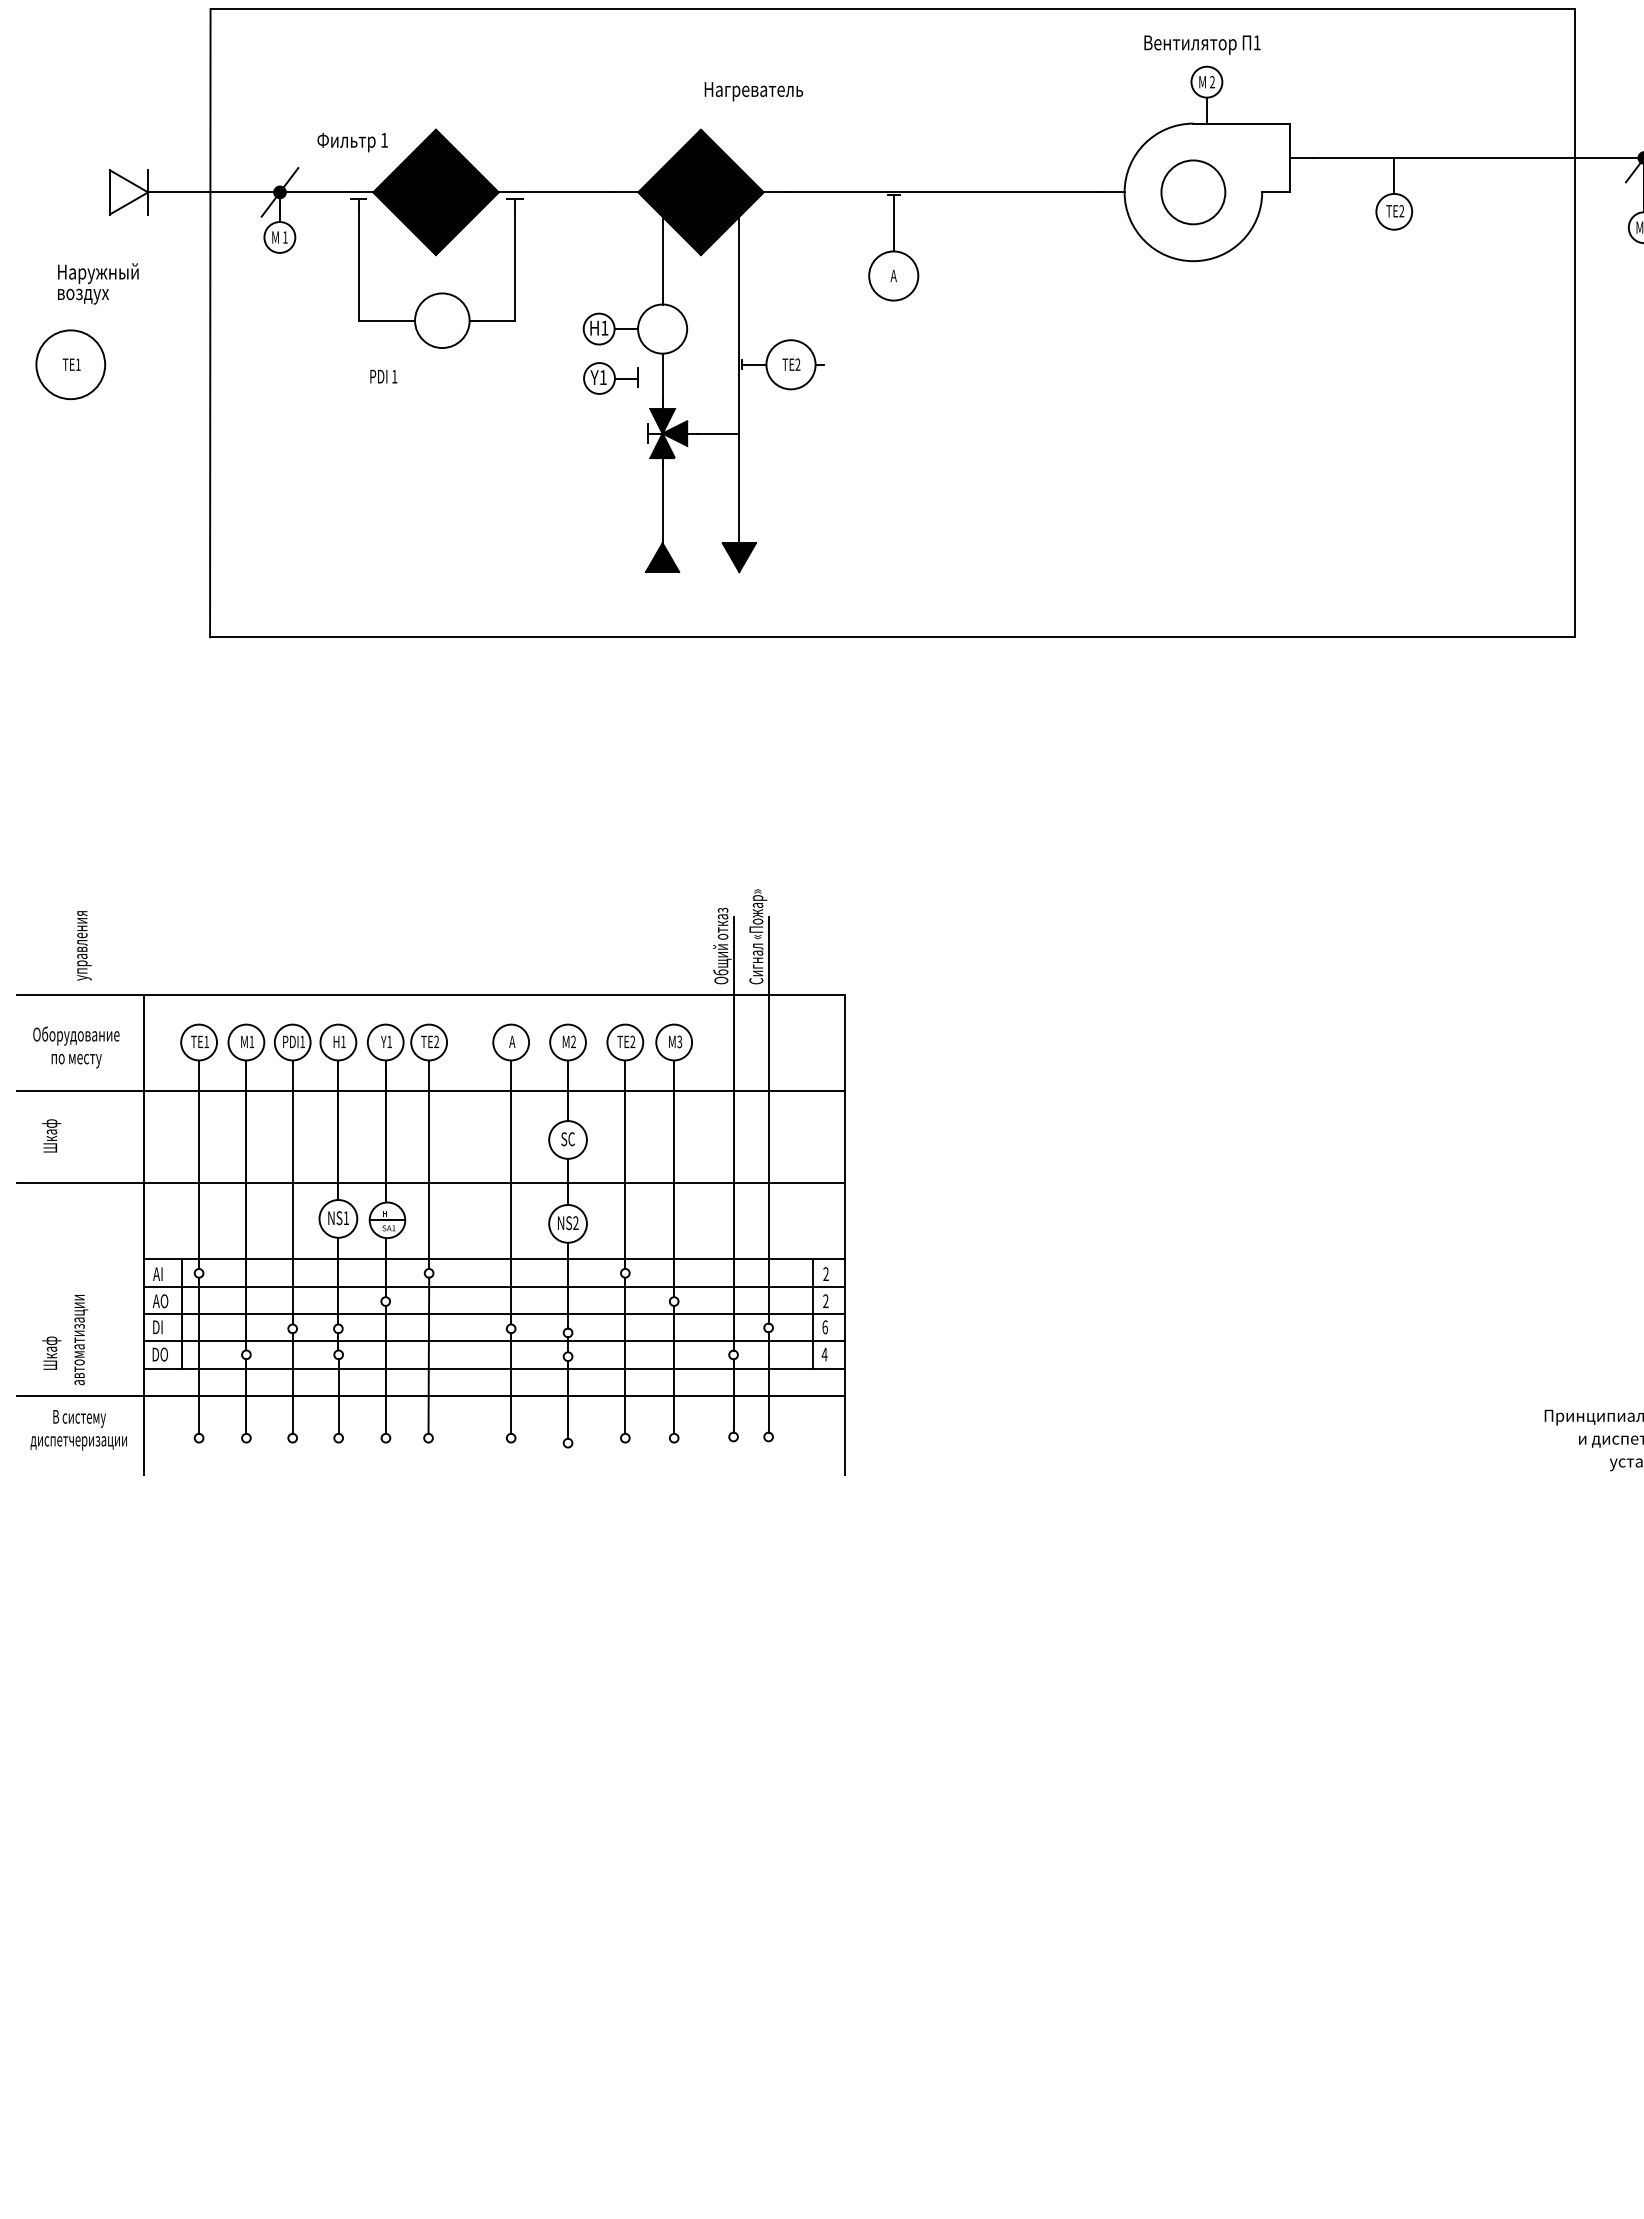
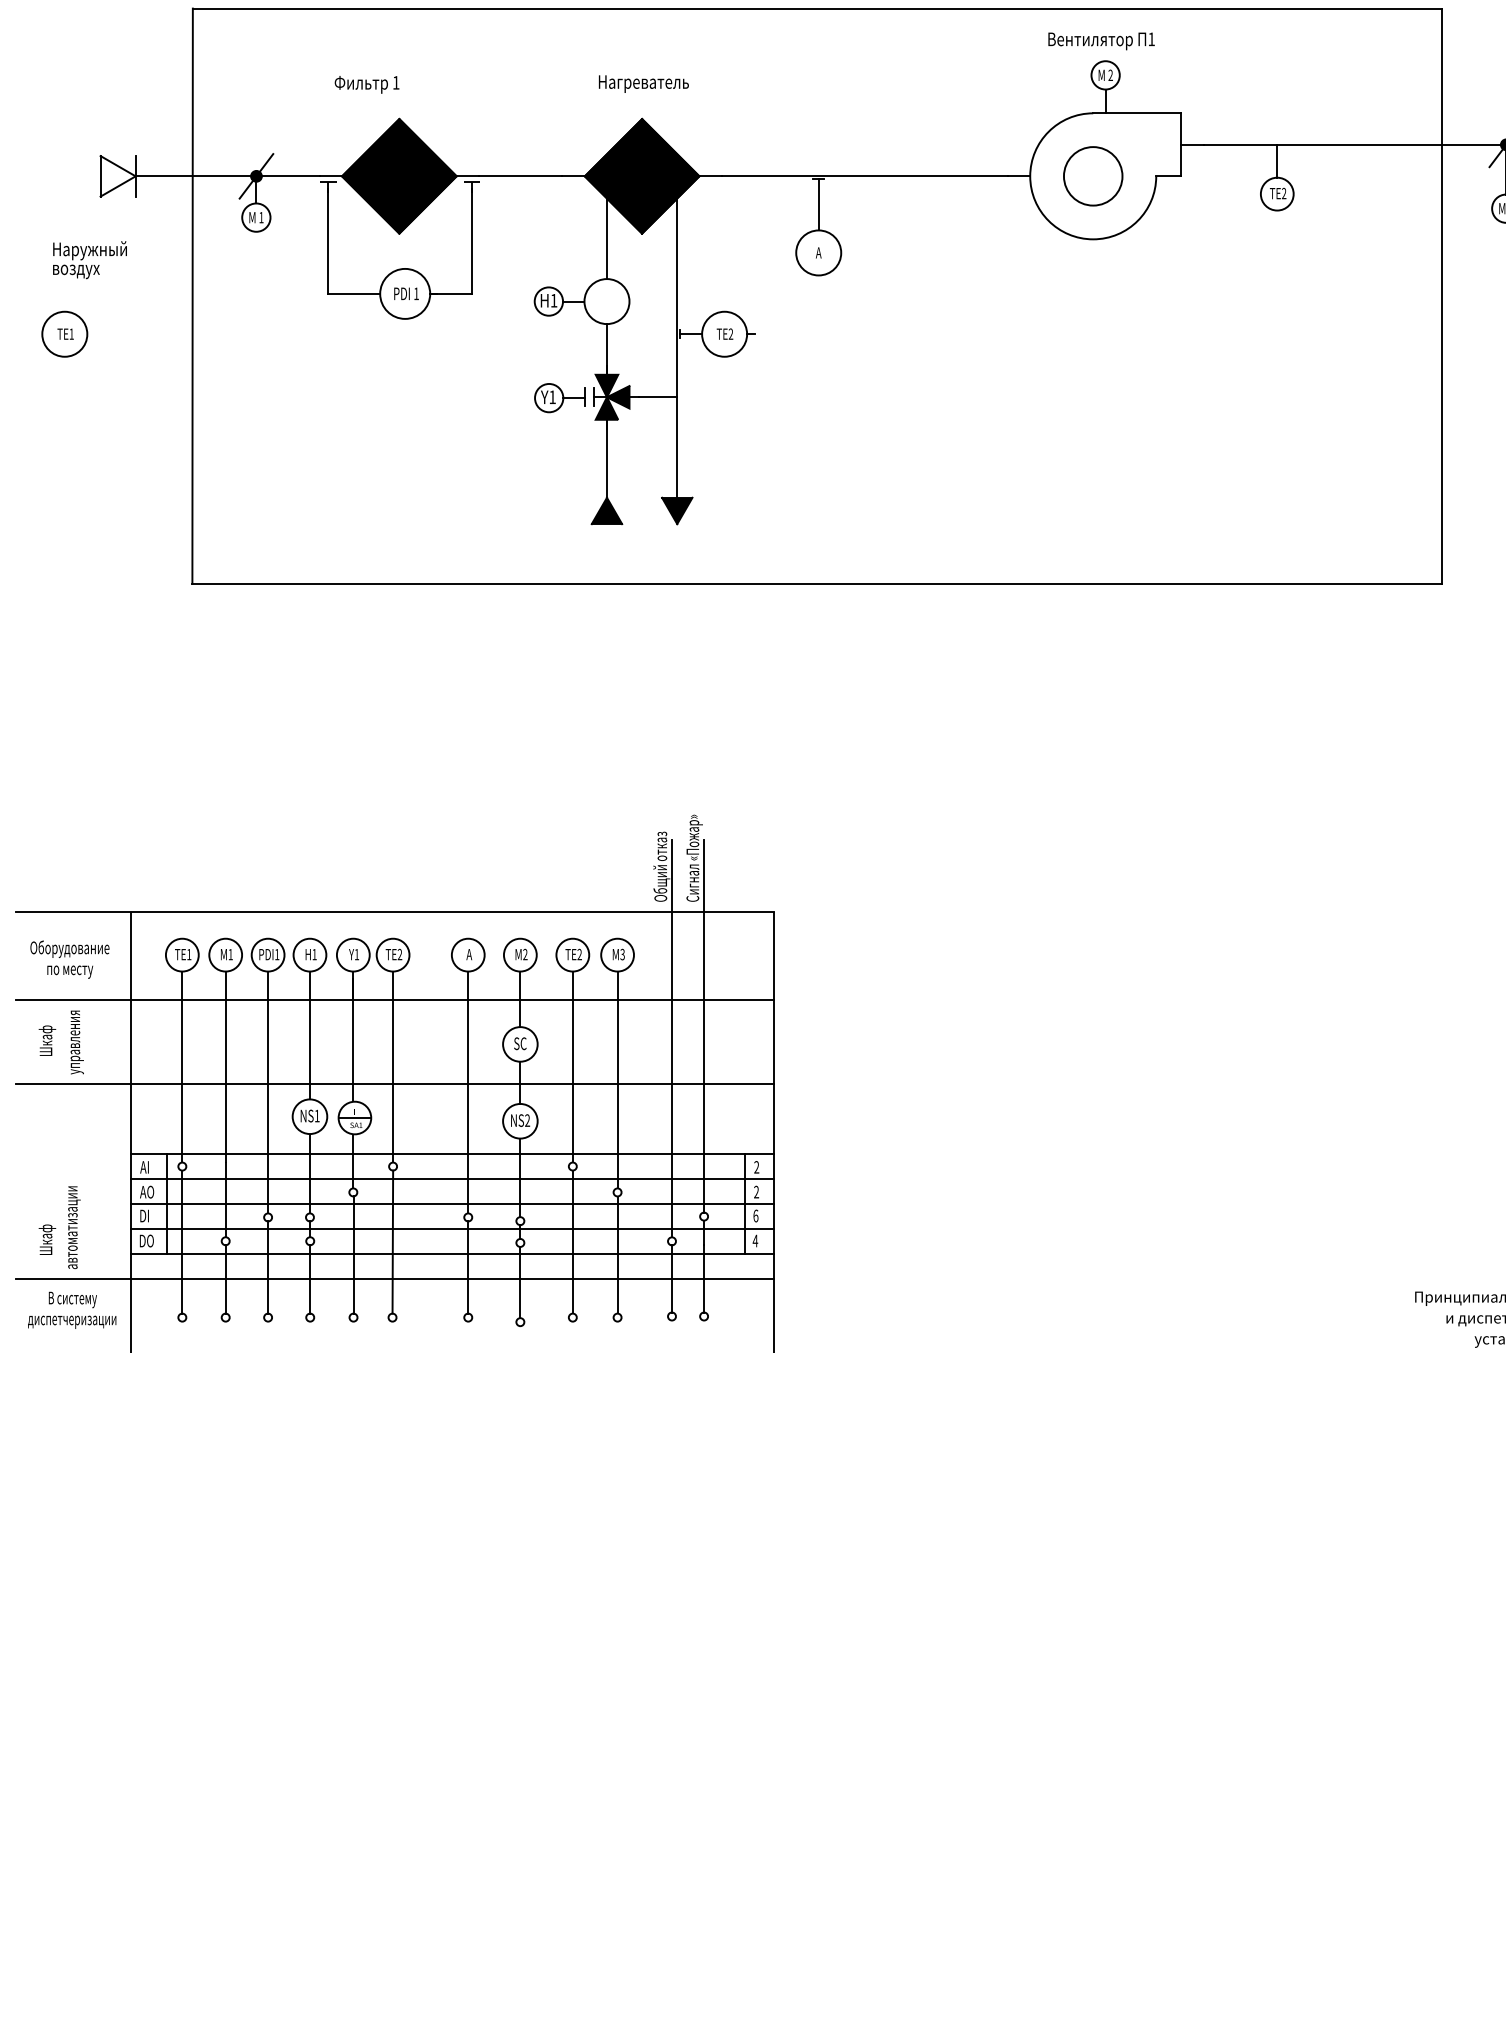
text: (753, 91) -> (643, 83), moved
text: (352, 142) -> (366, 84), moved
circle: (70, 364) -> (64, 334), size x0.71
text: (383, 376) -> (406, 293), moved
part: (610, 378) -> (559, 398), moved
text: (84, 945) -> (77, 1042), moved

